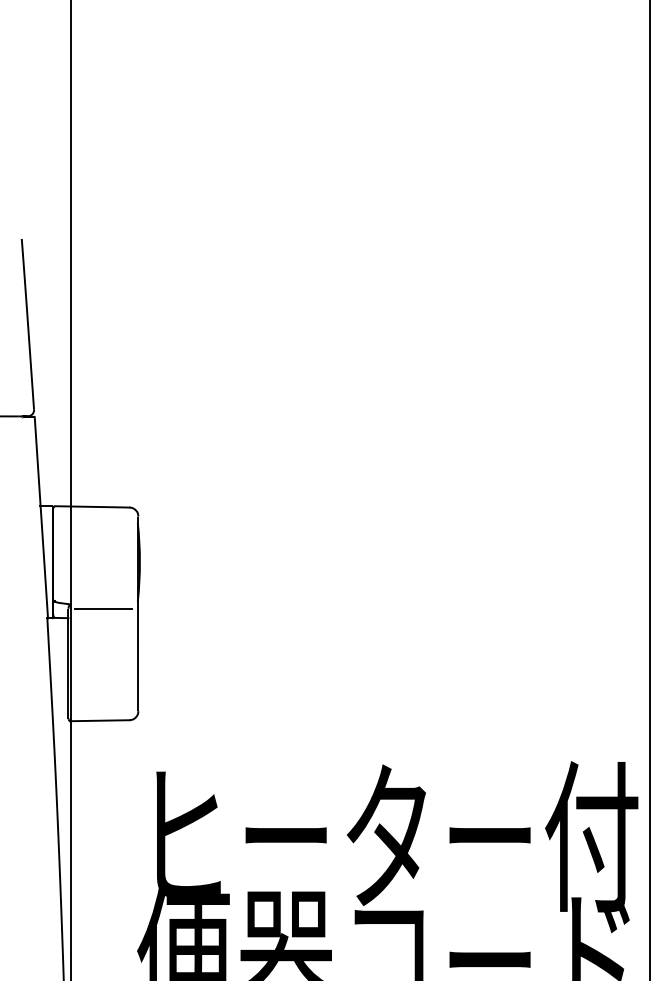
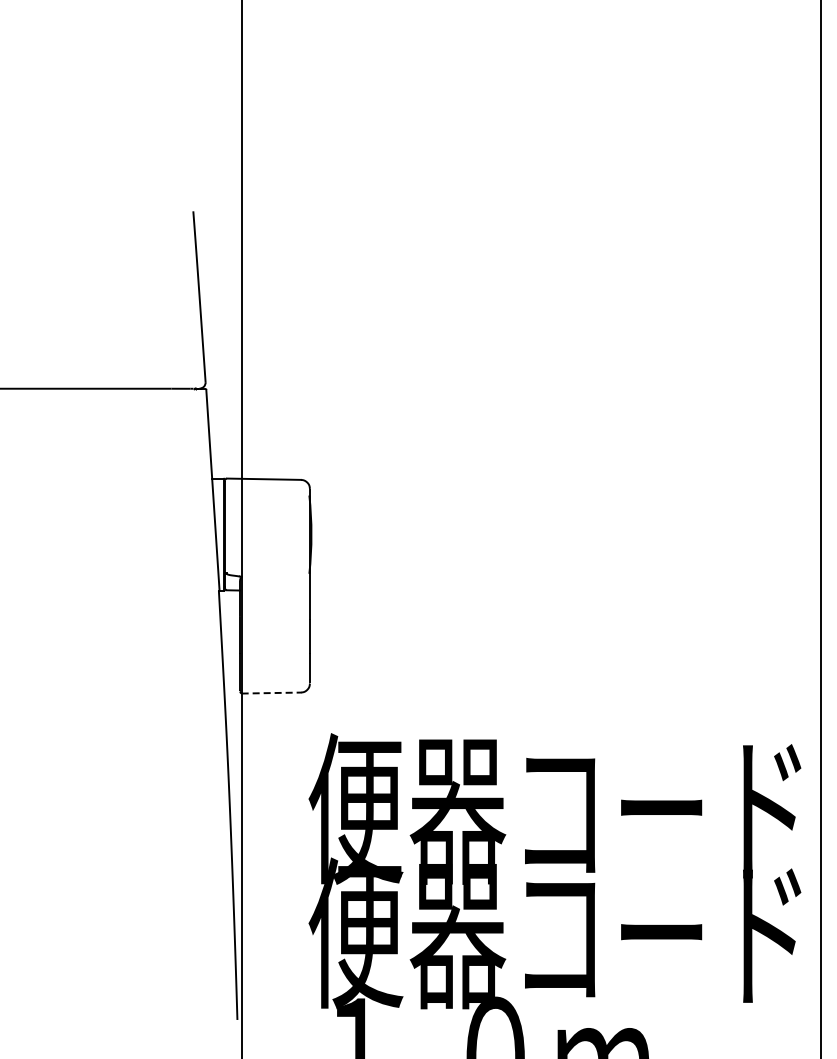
line: (102, 609) -> (274, 581), removed
line: (99, 721) -> (271, 693), solid -> dashed
text: (386, 836) -> (558, 808), ヒーター付 -> 便器コード

